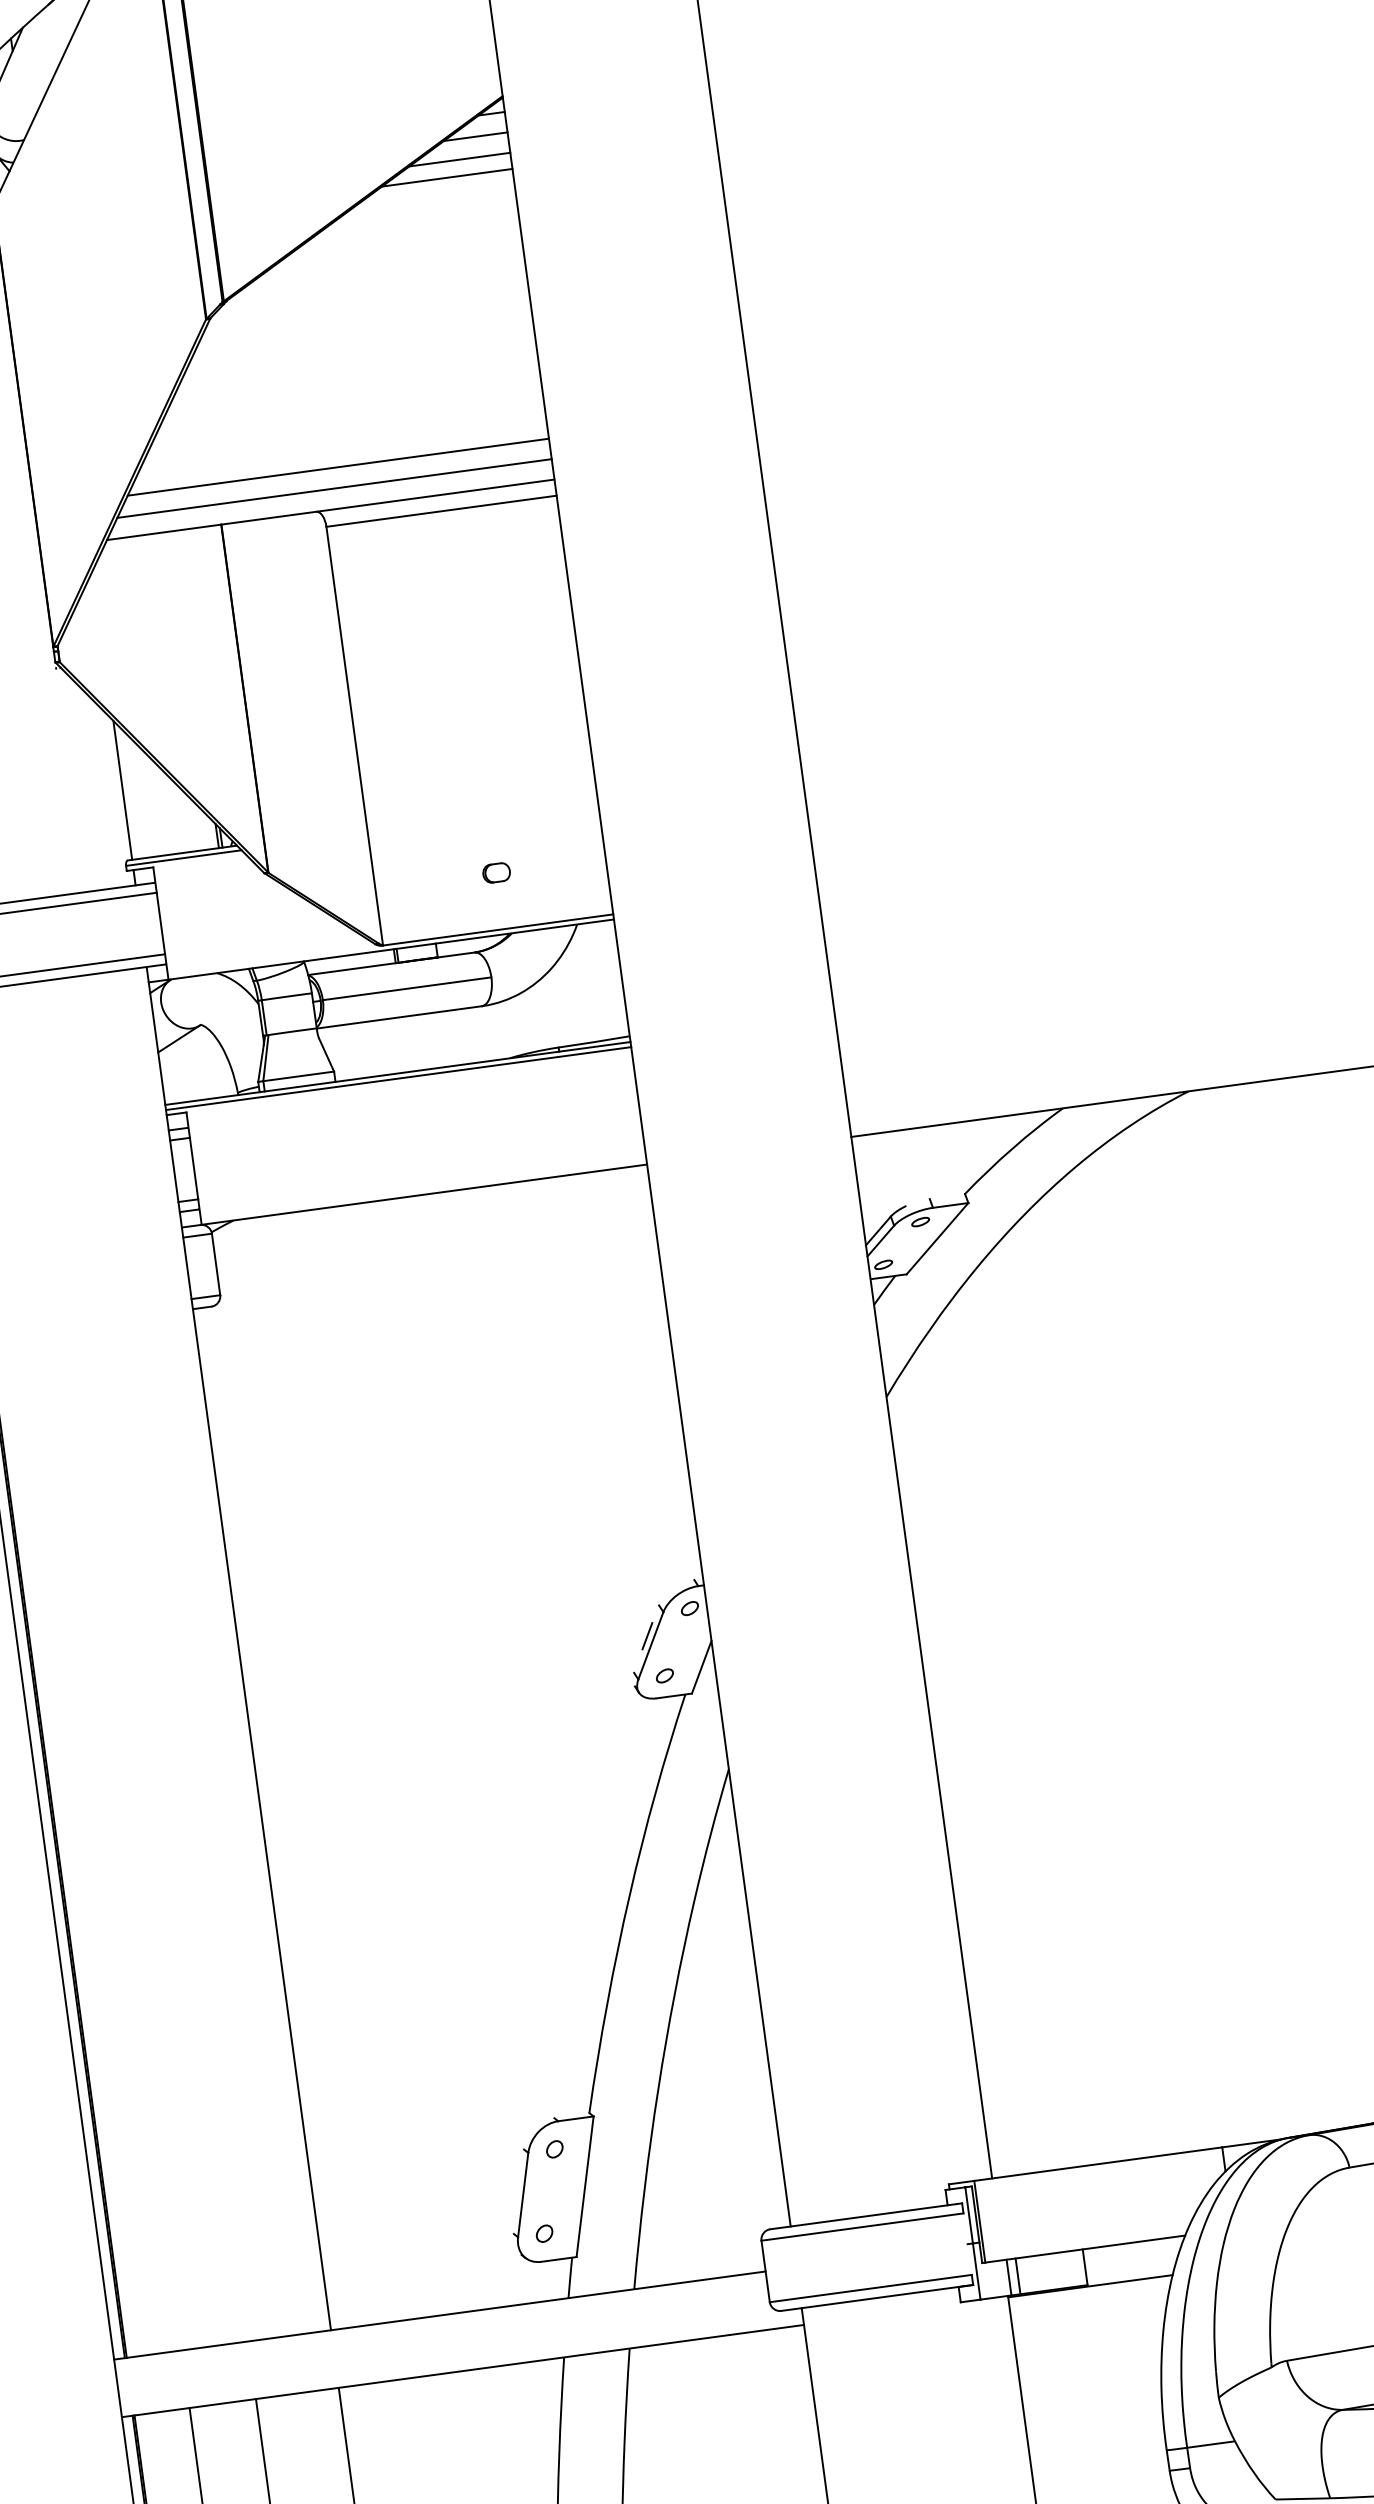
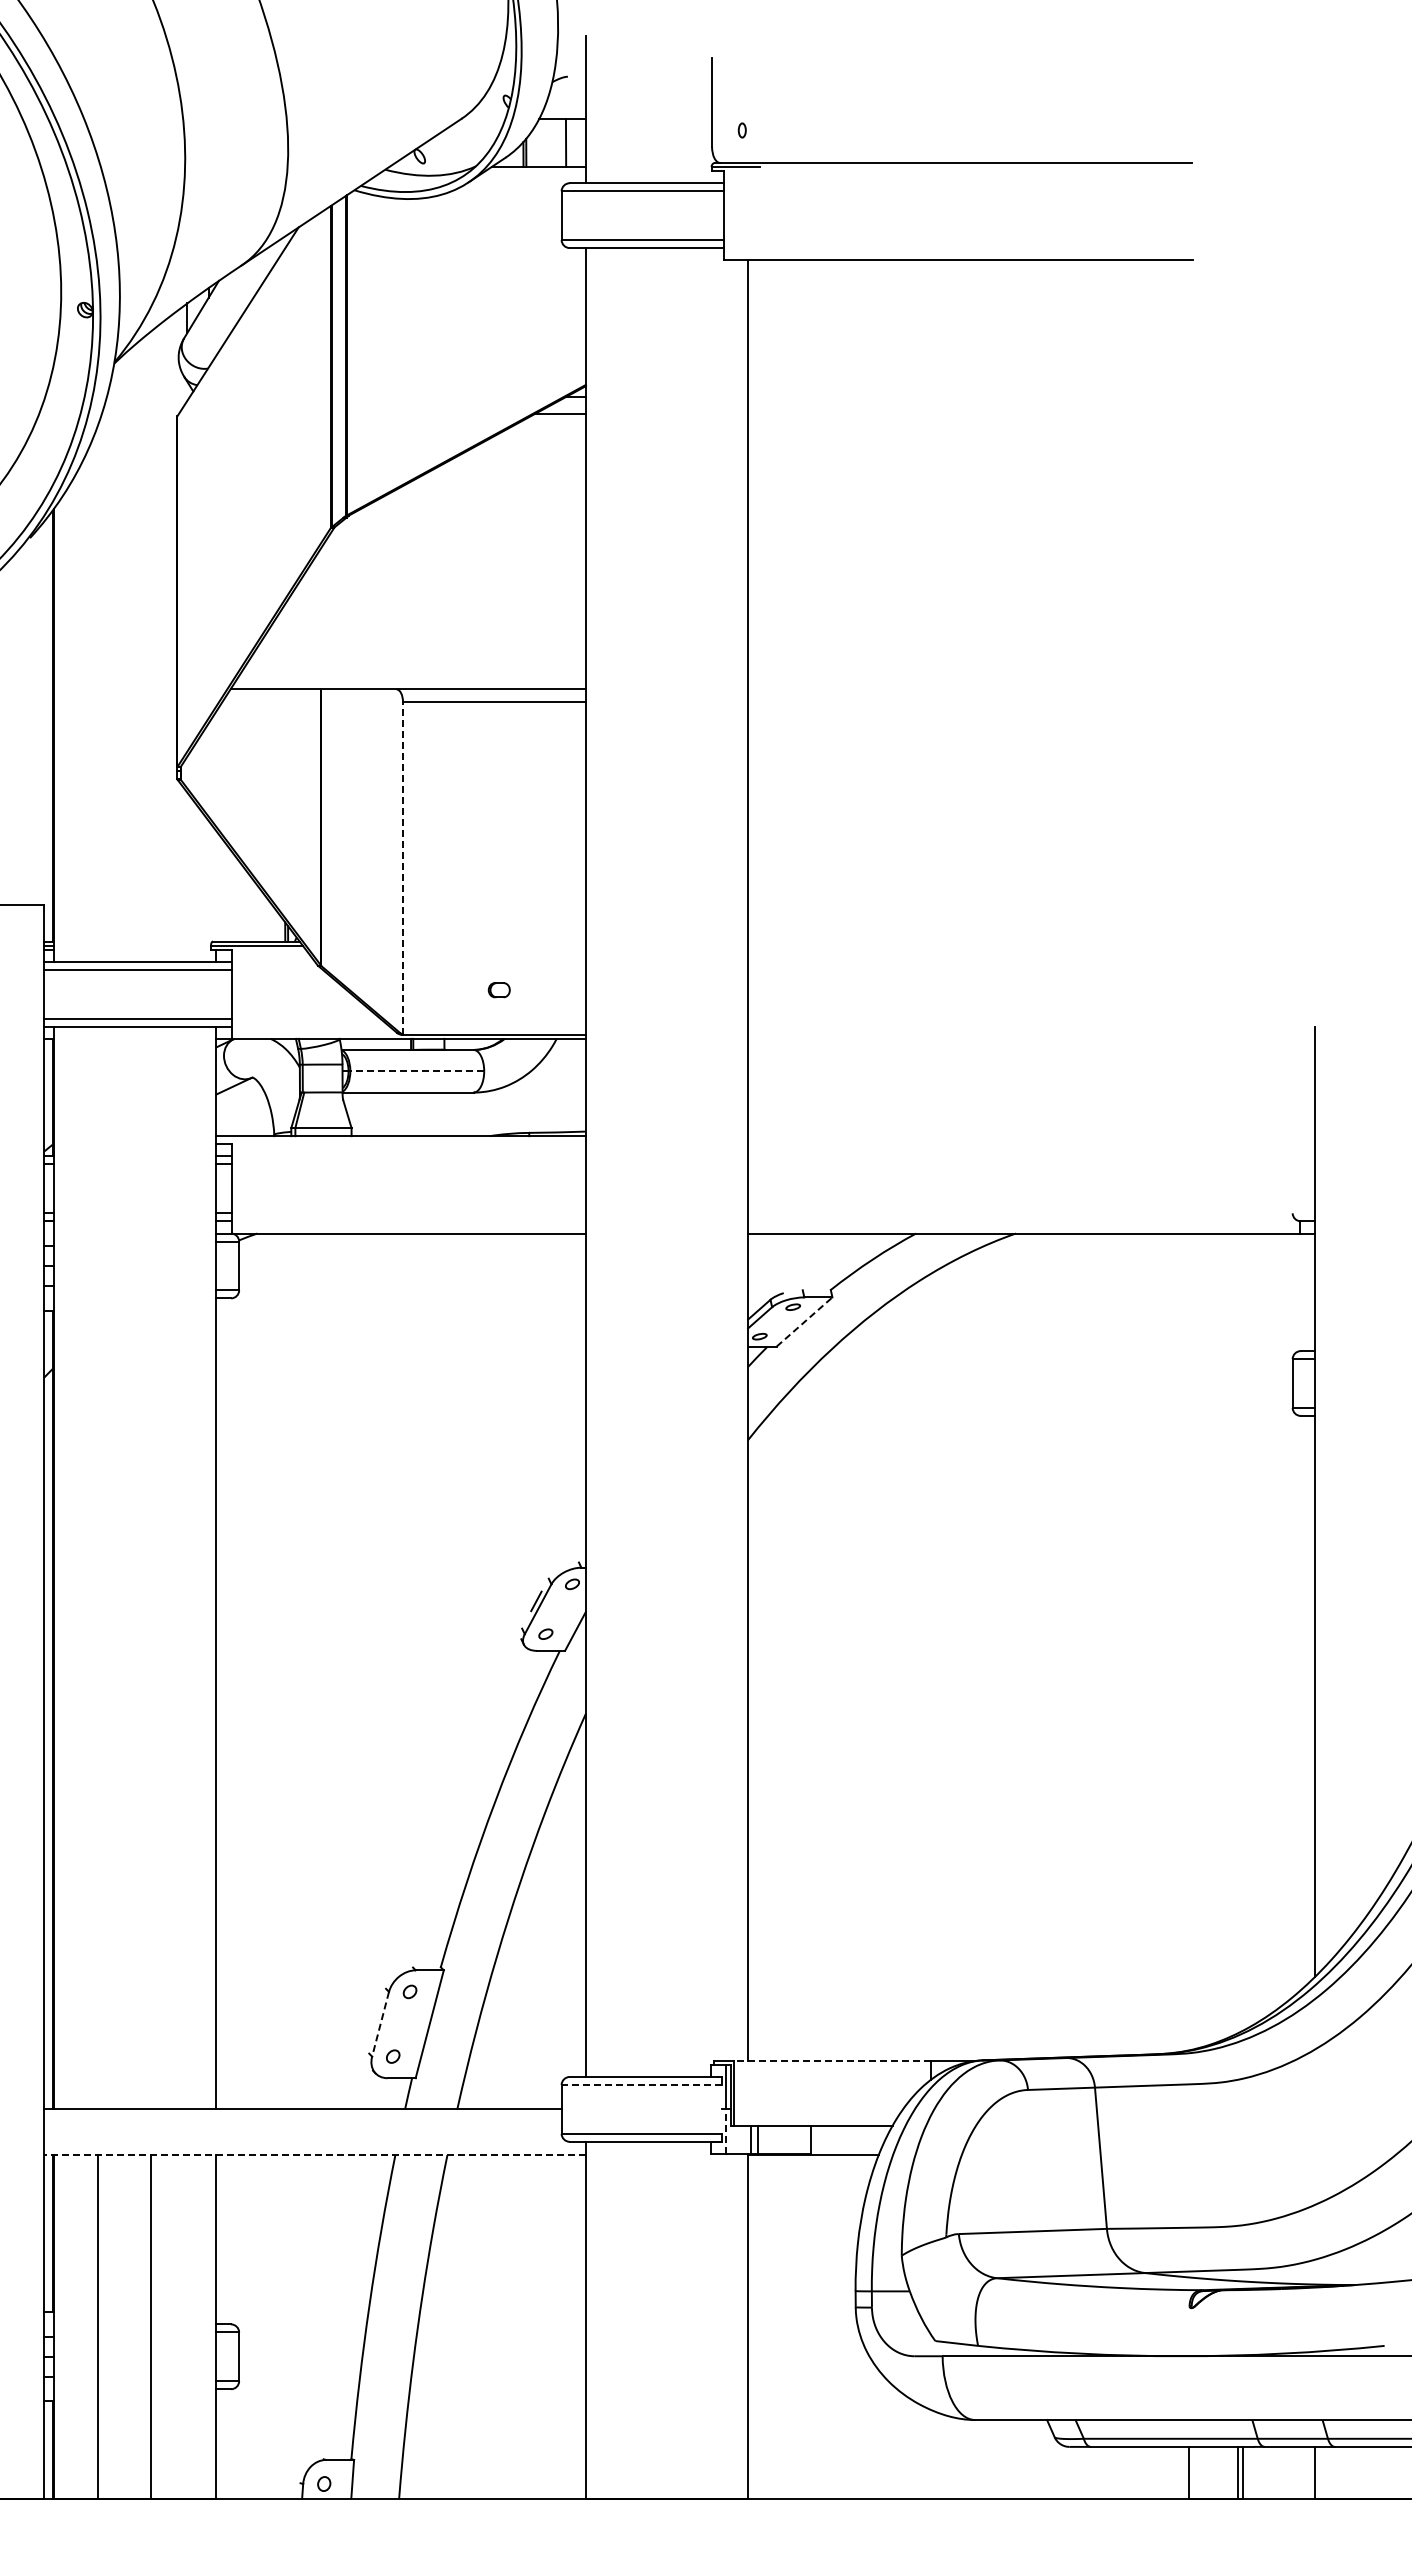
line: (459, 159) -> (545, 429), removed
line: (446, 177) -> (533, 442), removed
line: (338, 467) -> (418, 657), removed
line: (333, 489) -> (412, 673), removed
line: (355, 736) -> (403, 868), solid -> dashed
line: (122, 790) -> (216, 886), removed
line: (407, 989) -> (417, 1071), solid -> dashed
line: (397, 1079) -> (400, 1140), removed
line: (937, 1238) -> (804, 1321), solid -> dashed
line: (1097, 2163) -> (831, 2060), solid -> dashed
line: (523, 2195) -> (380, 2024), solid -> dashed
line: (861, 2226) -> (641, 2084), solid -> dashed
line: (976, 2271) -> (726, 2131), solid -> dashed
line: (463, 2371) -> (315, 2155), solid -> dashed

